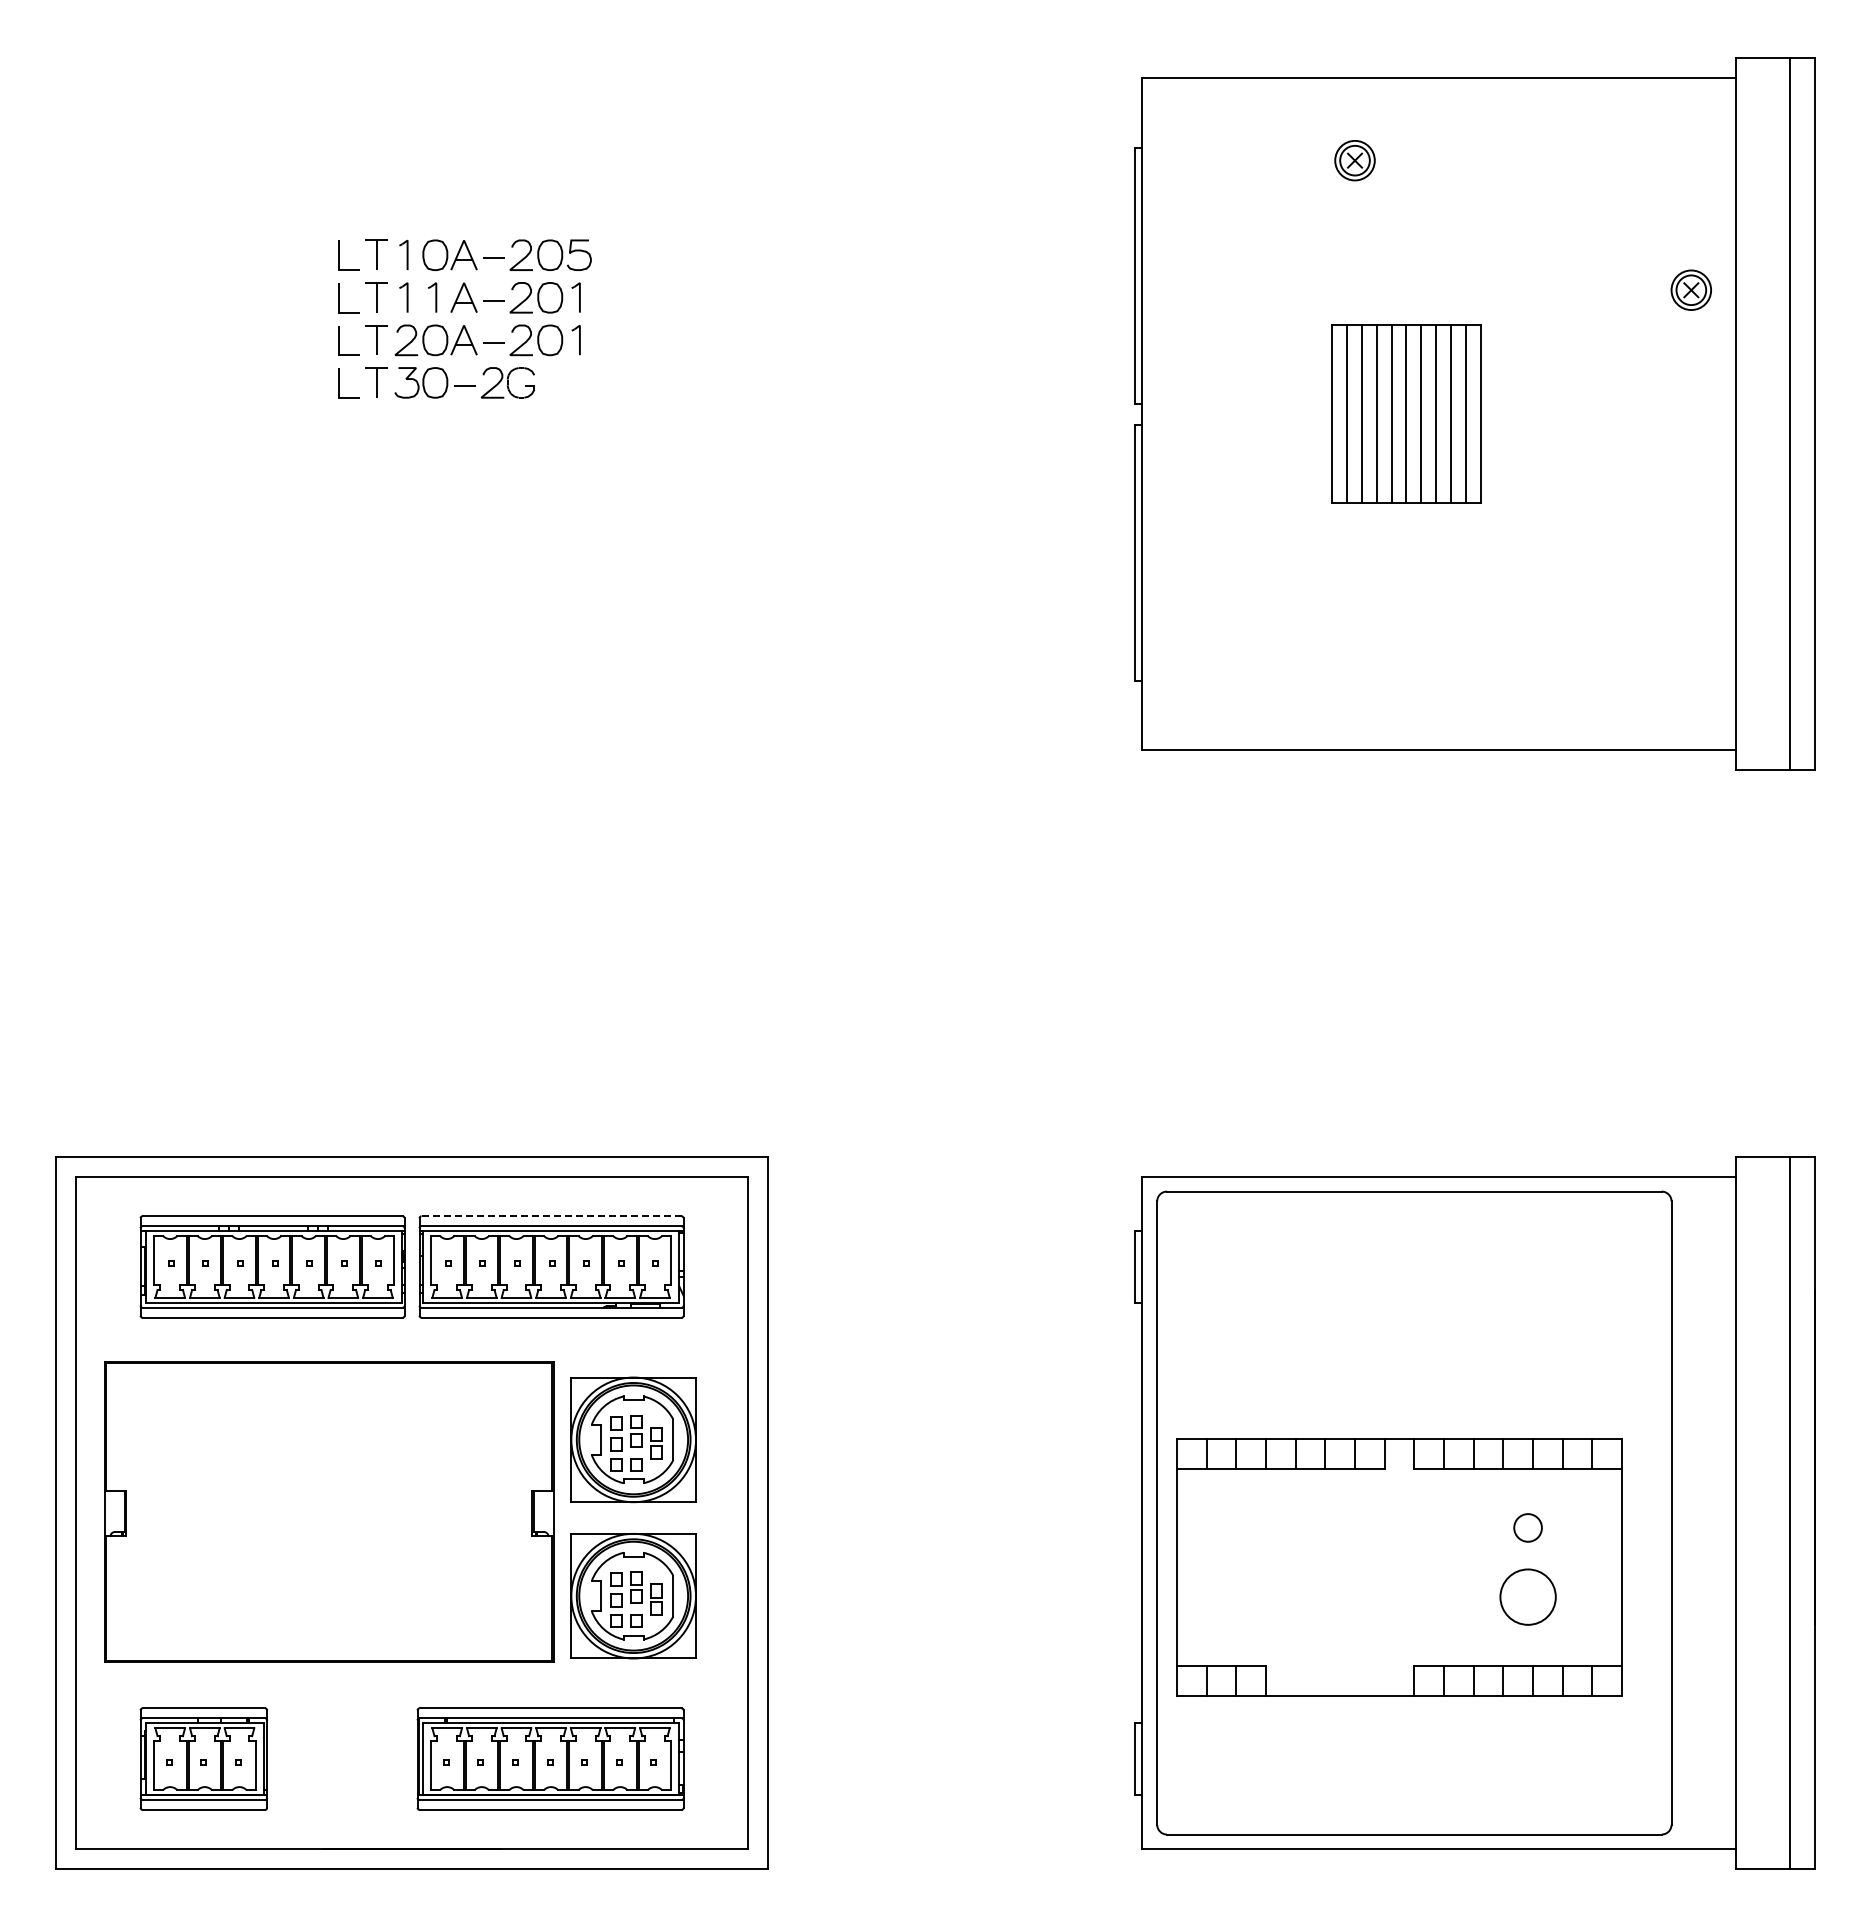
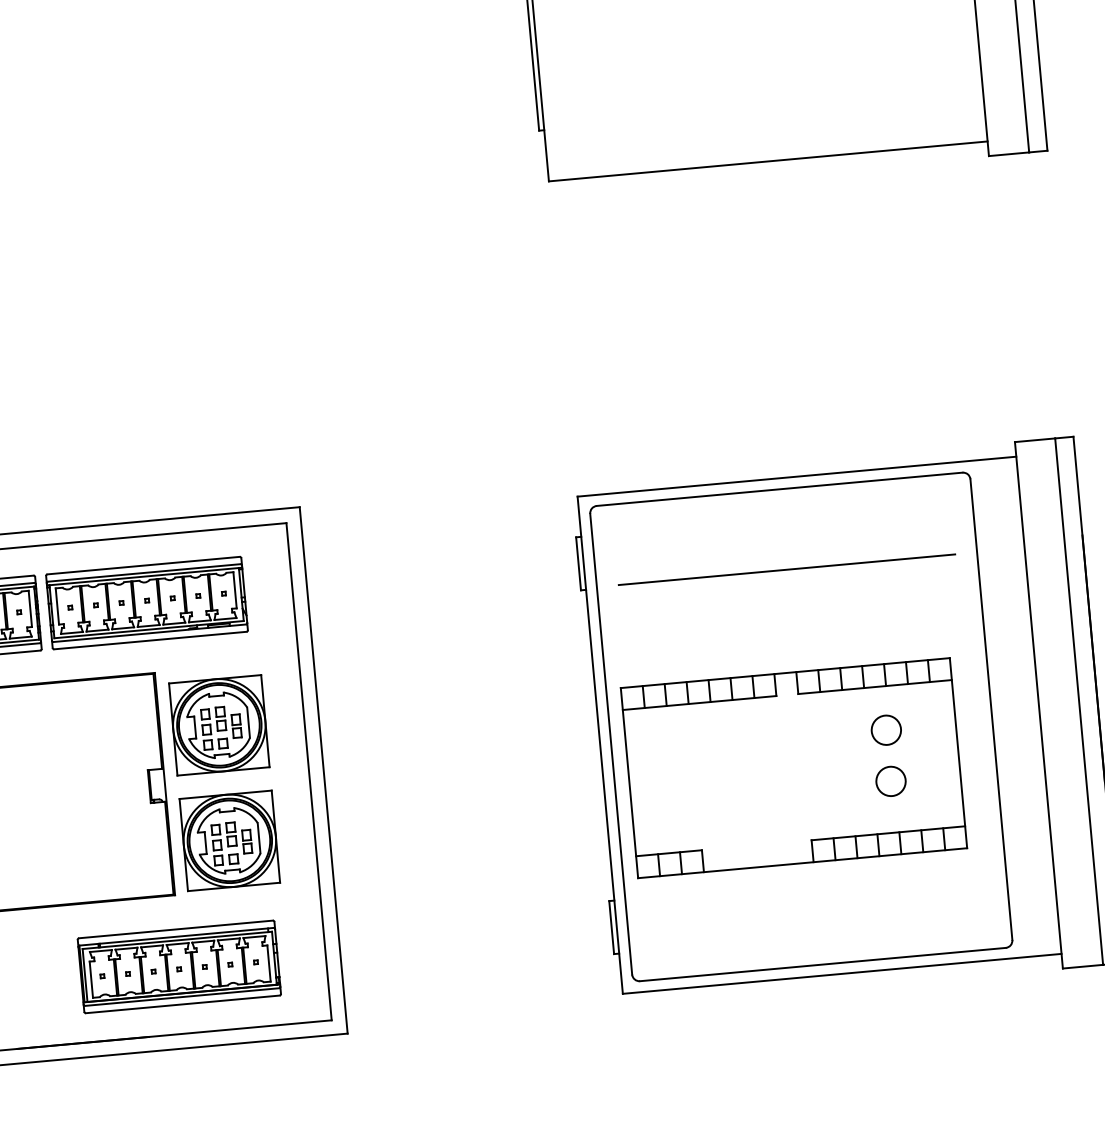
line: (552, 1216) -> (144, 565), dashed -> solid
line: (1413, 1300) -> (786, 569), added
circle: (1527, 1527) -> (885, 729), size x1.43
circle: (1527, 1596) -> (890, 780), size x0.71

